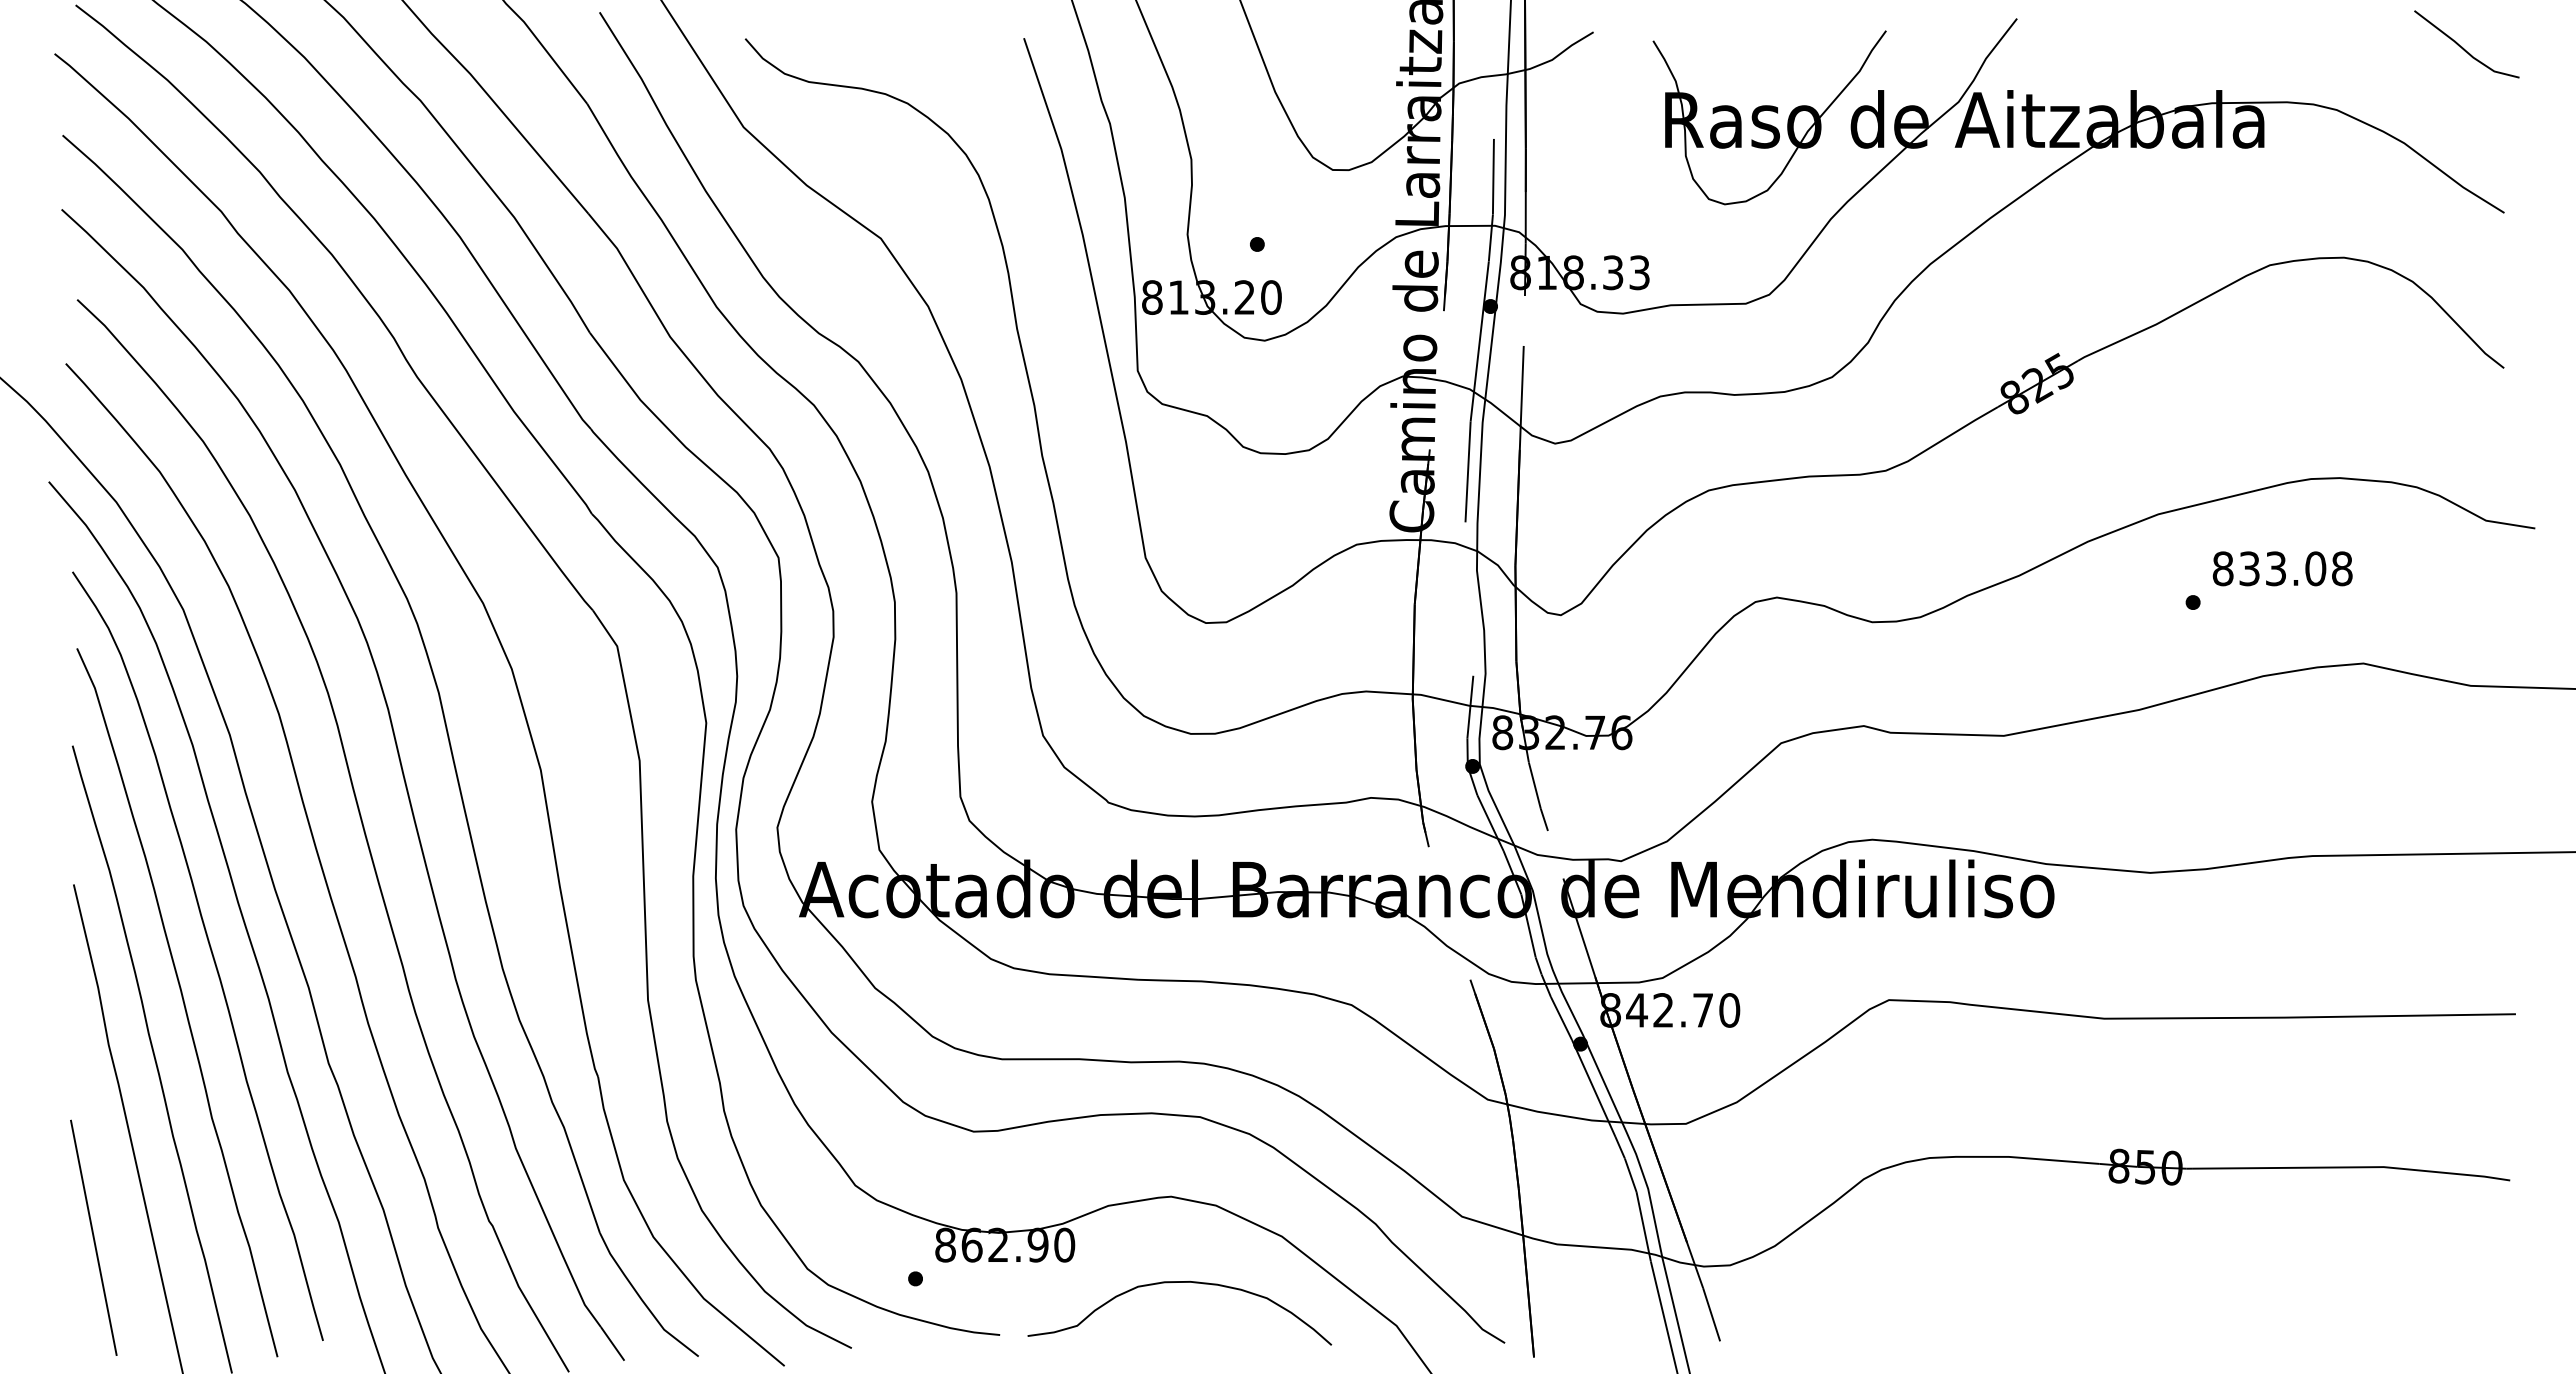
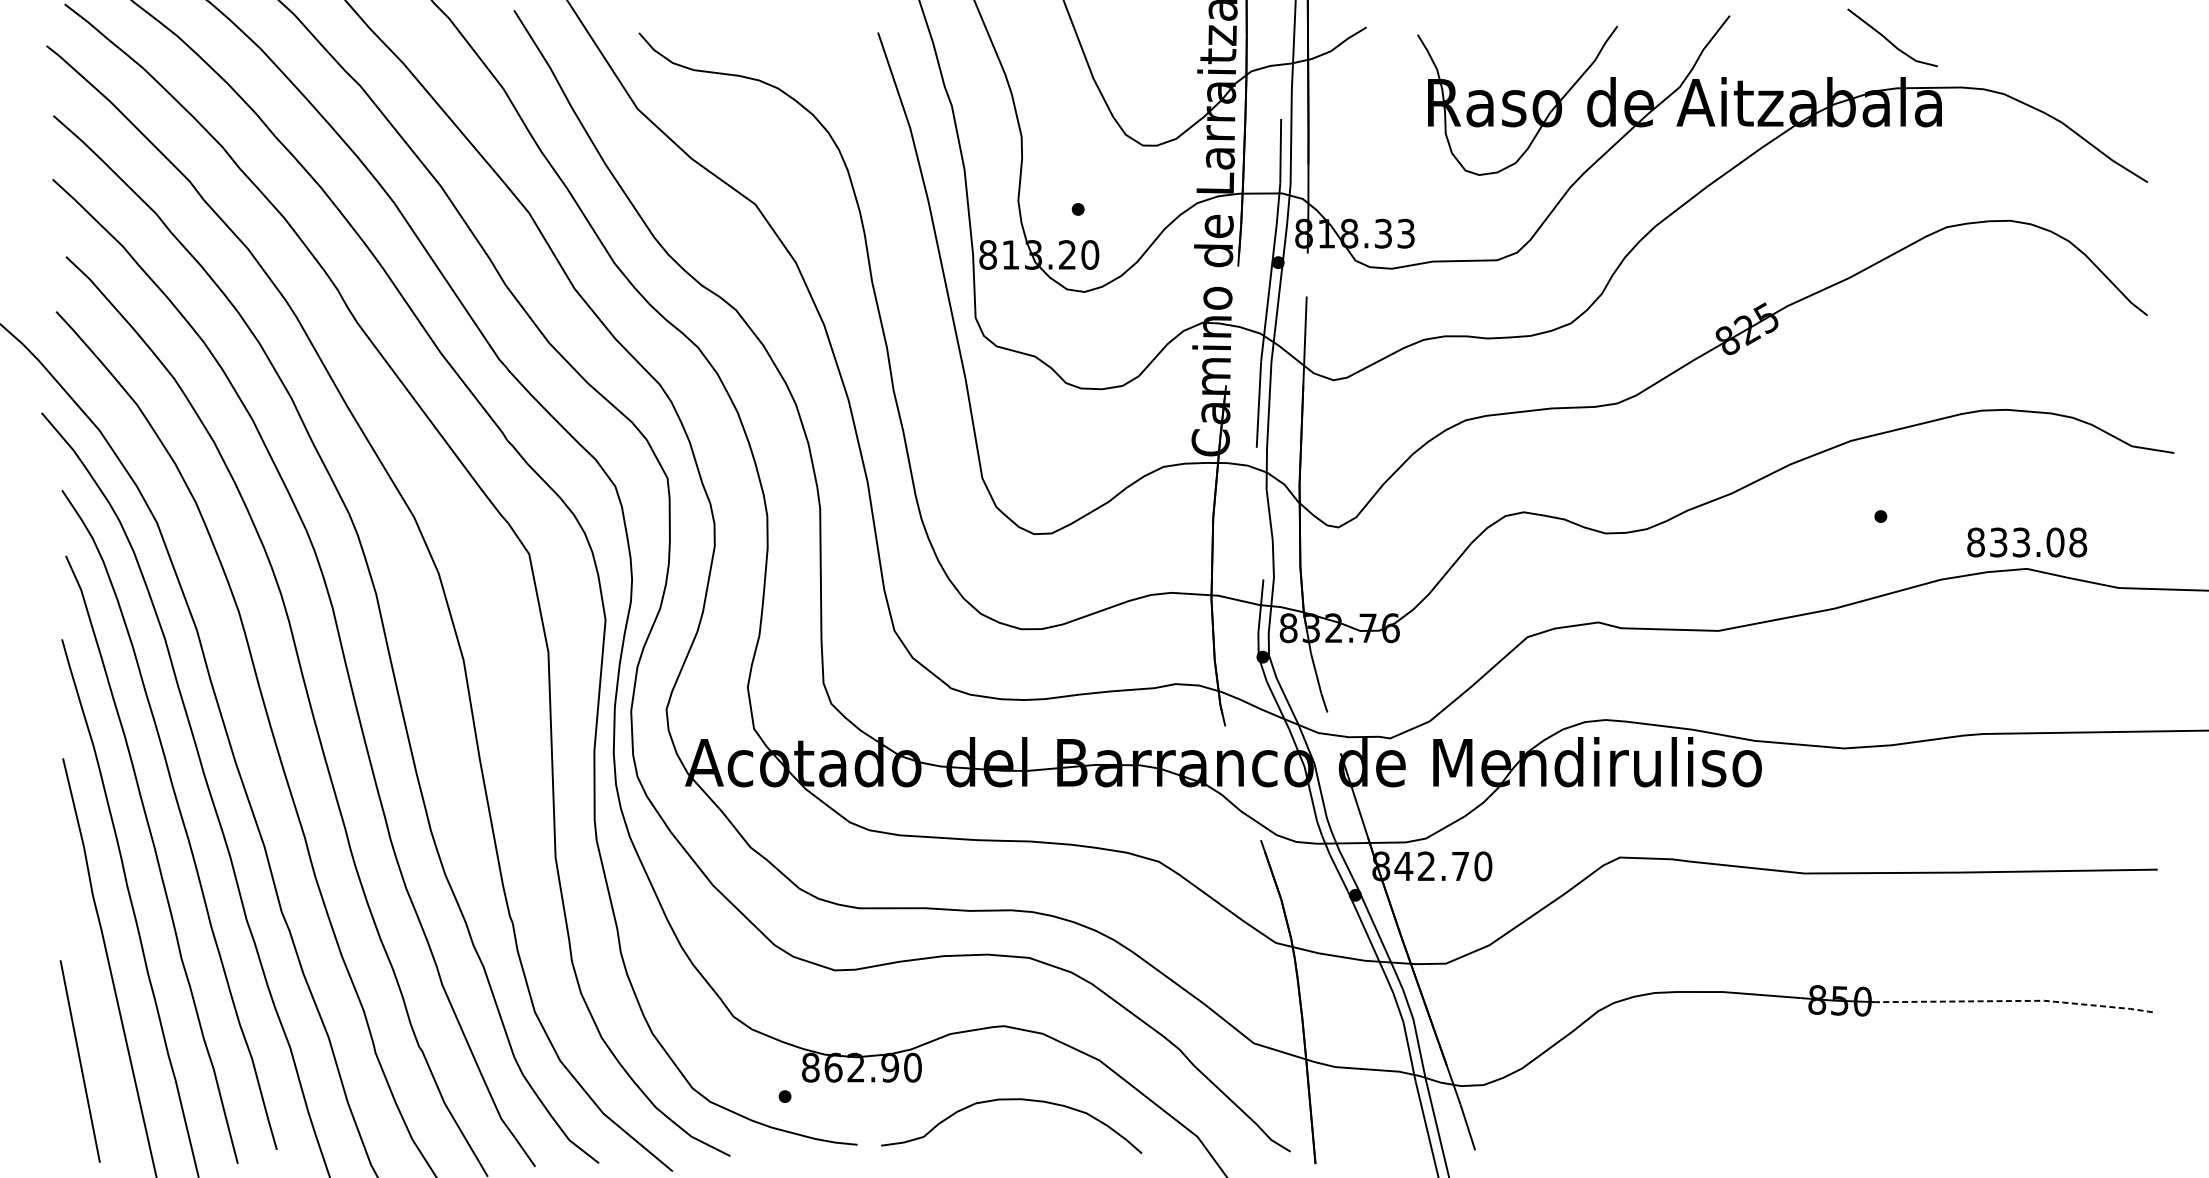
line: (2463, 47) -> (1889, 40), moved
text: (2282, 568) -> (2026, 542), moved
line: (2352, 1167) -> (2017, 1001), solid -> dashed

